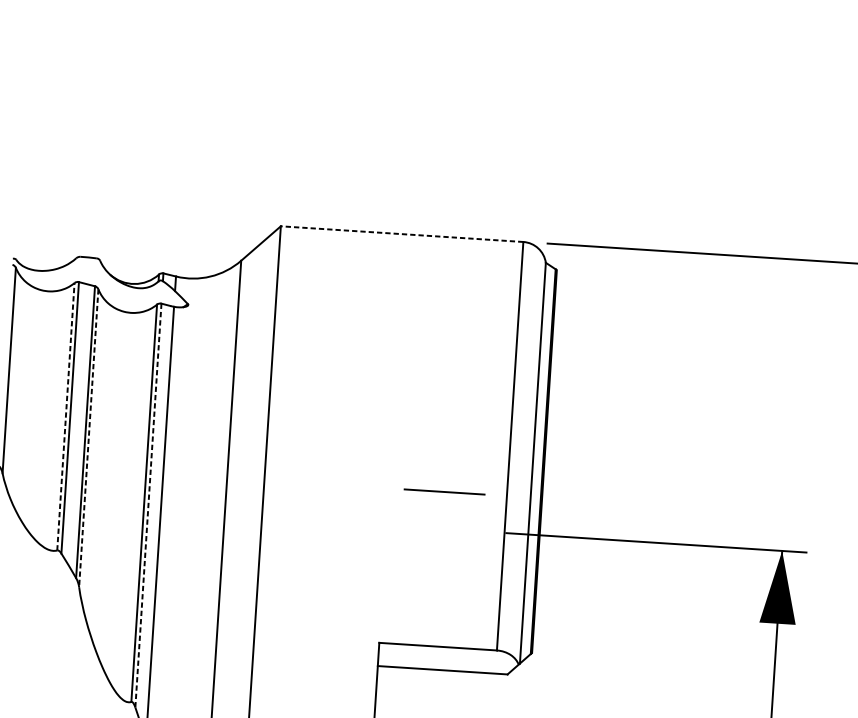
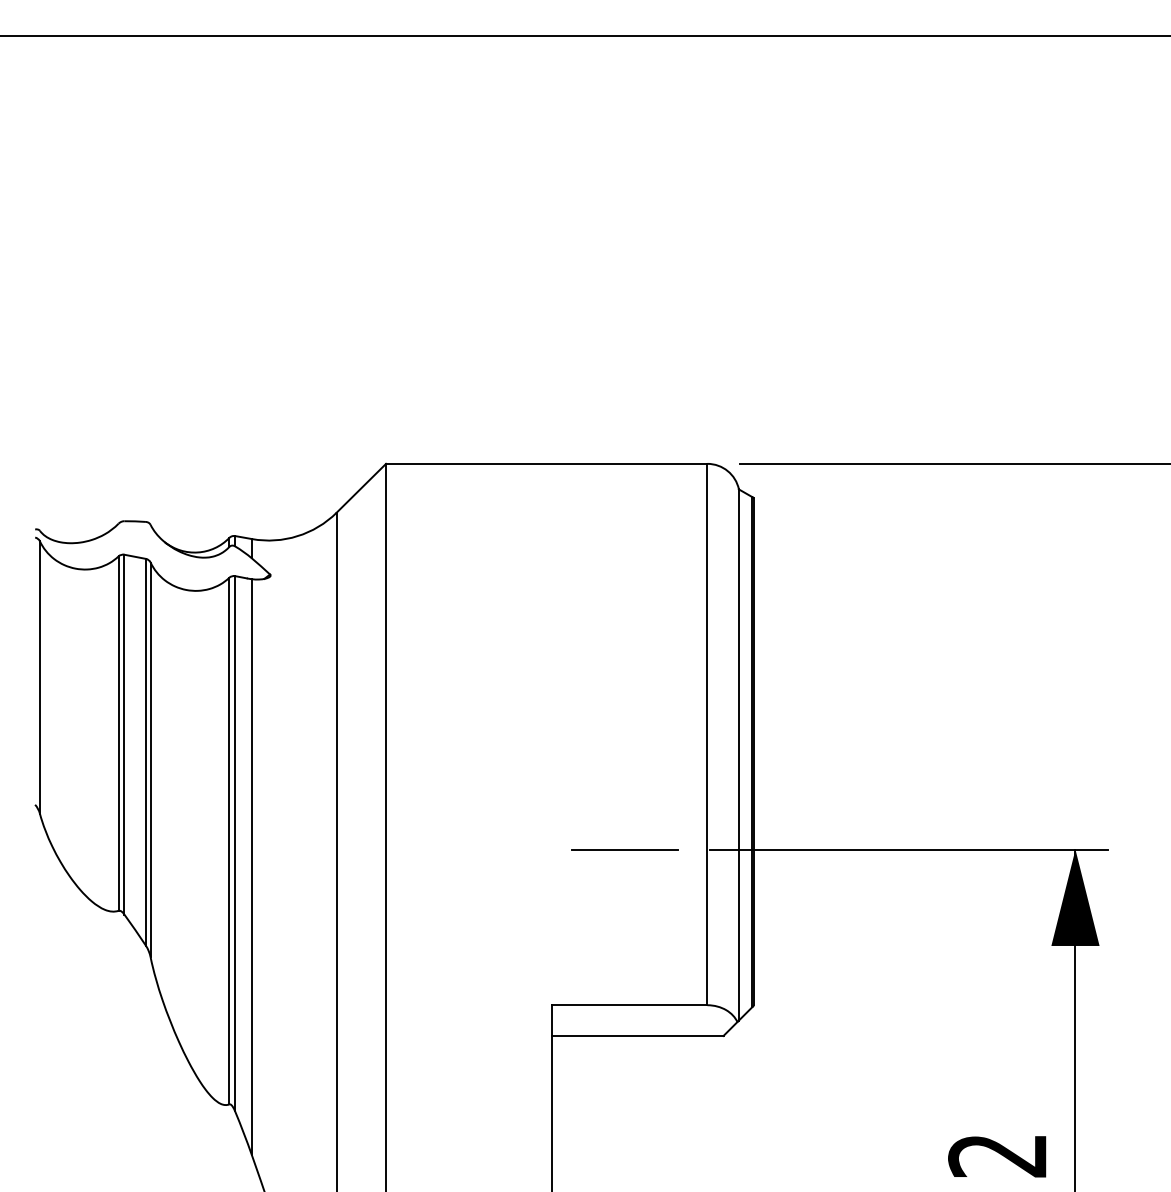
line: (401, 233) -> (546, 463), dashed -> solid
line: (65, 416) -> (118, 733), dashed -> solid
line: (88, 438) -> (150, 760), dashed -> solid
line: (444, 491) -> (624, 849), moved
line: (148, 505) -> (235, 843), dashed -> solid

